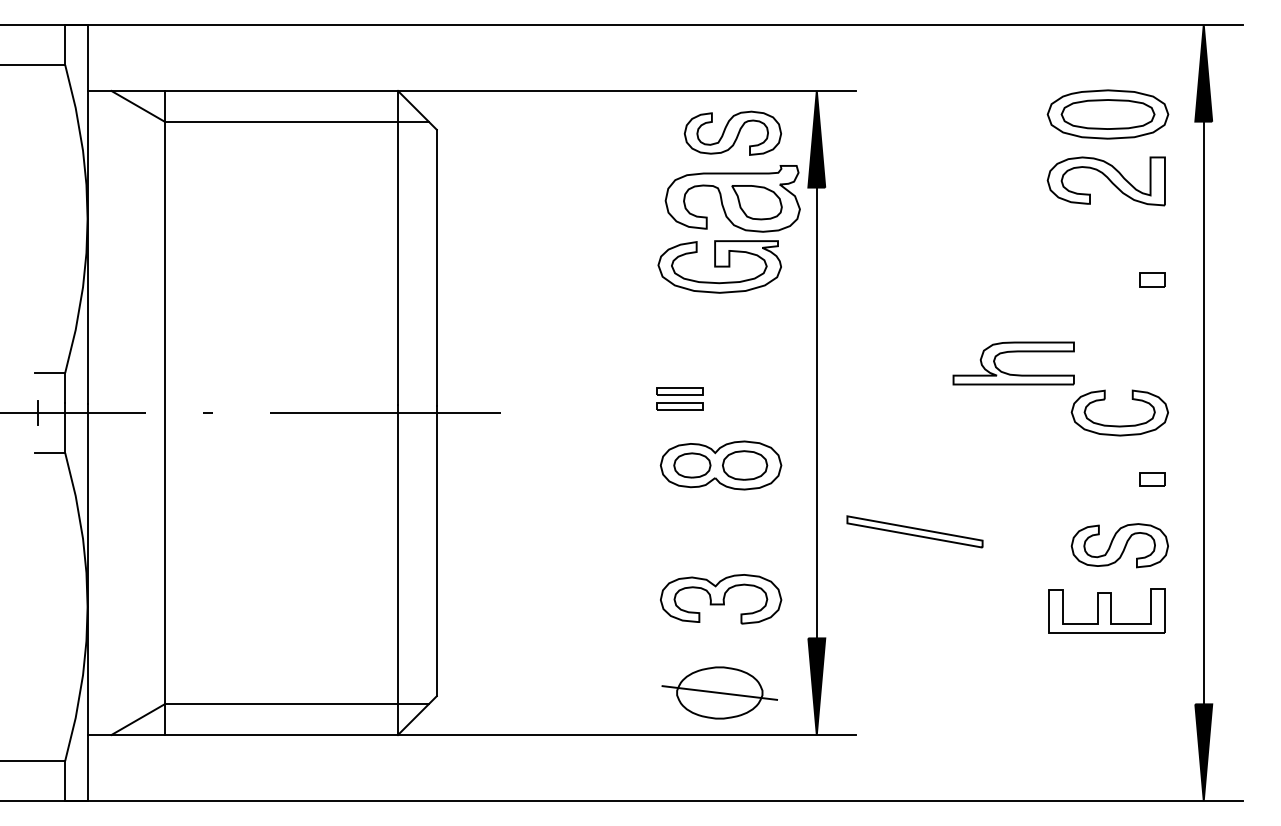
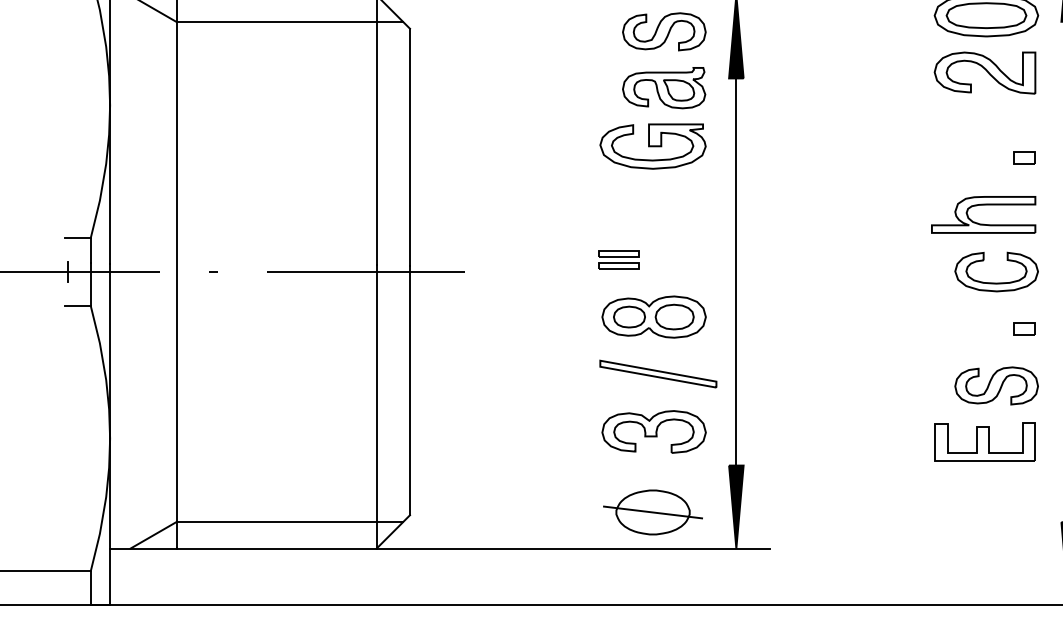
part: (732, 198) -> (663, 87), size x0.71
part: (1010, 373) -> (980, 223), moved
part: (914, 531) -> (657, 373), moved

